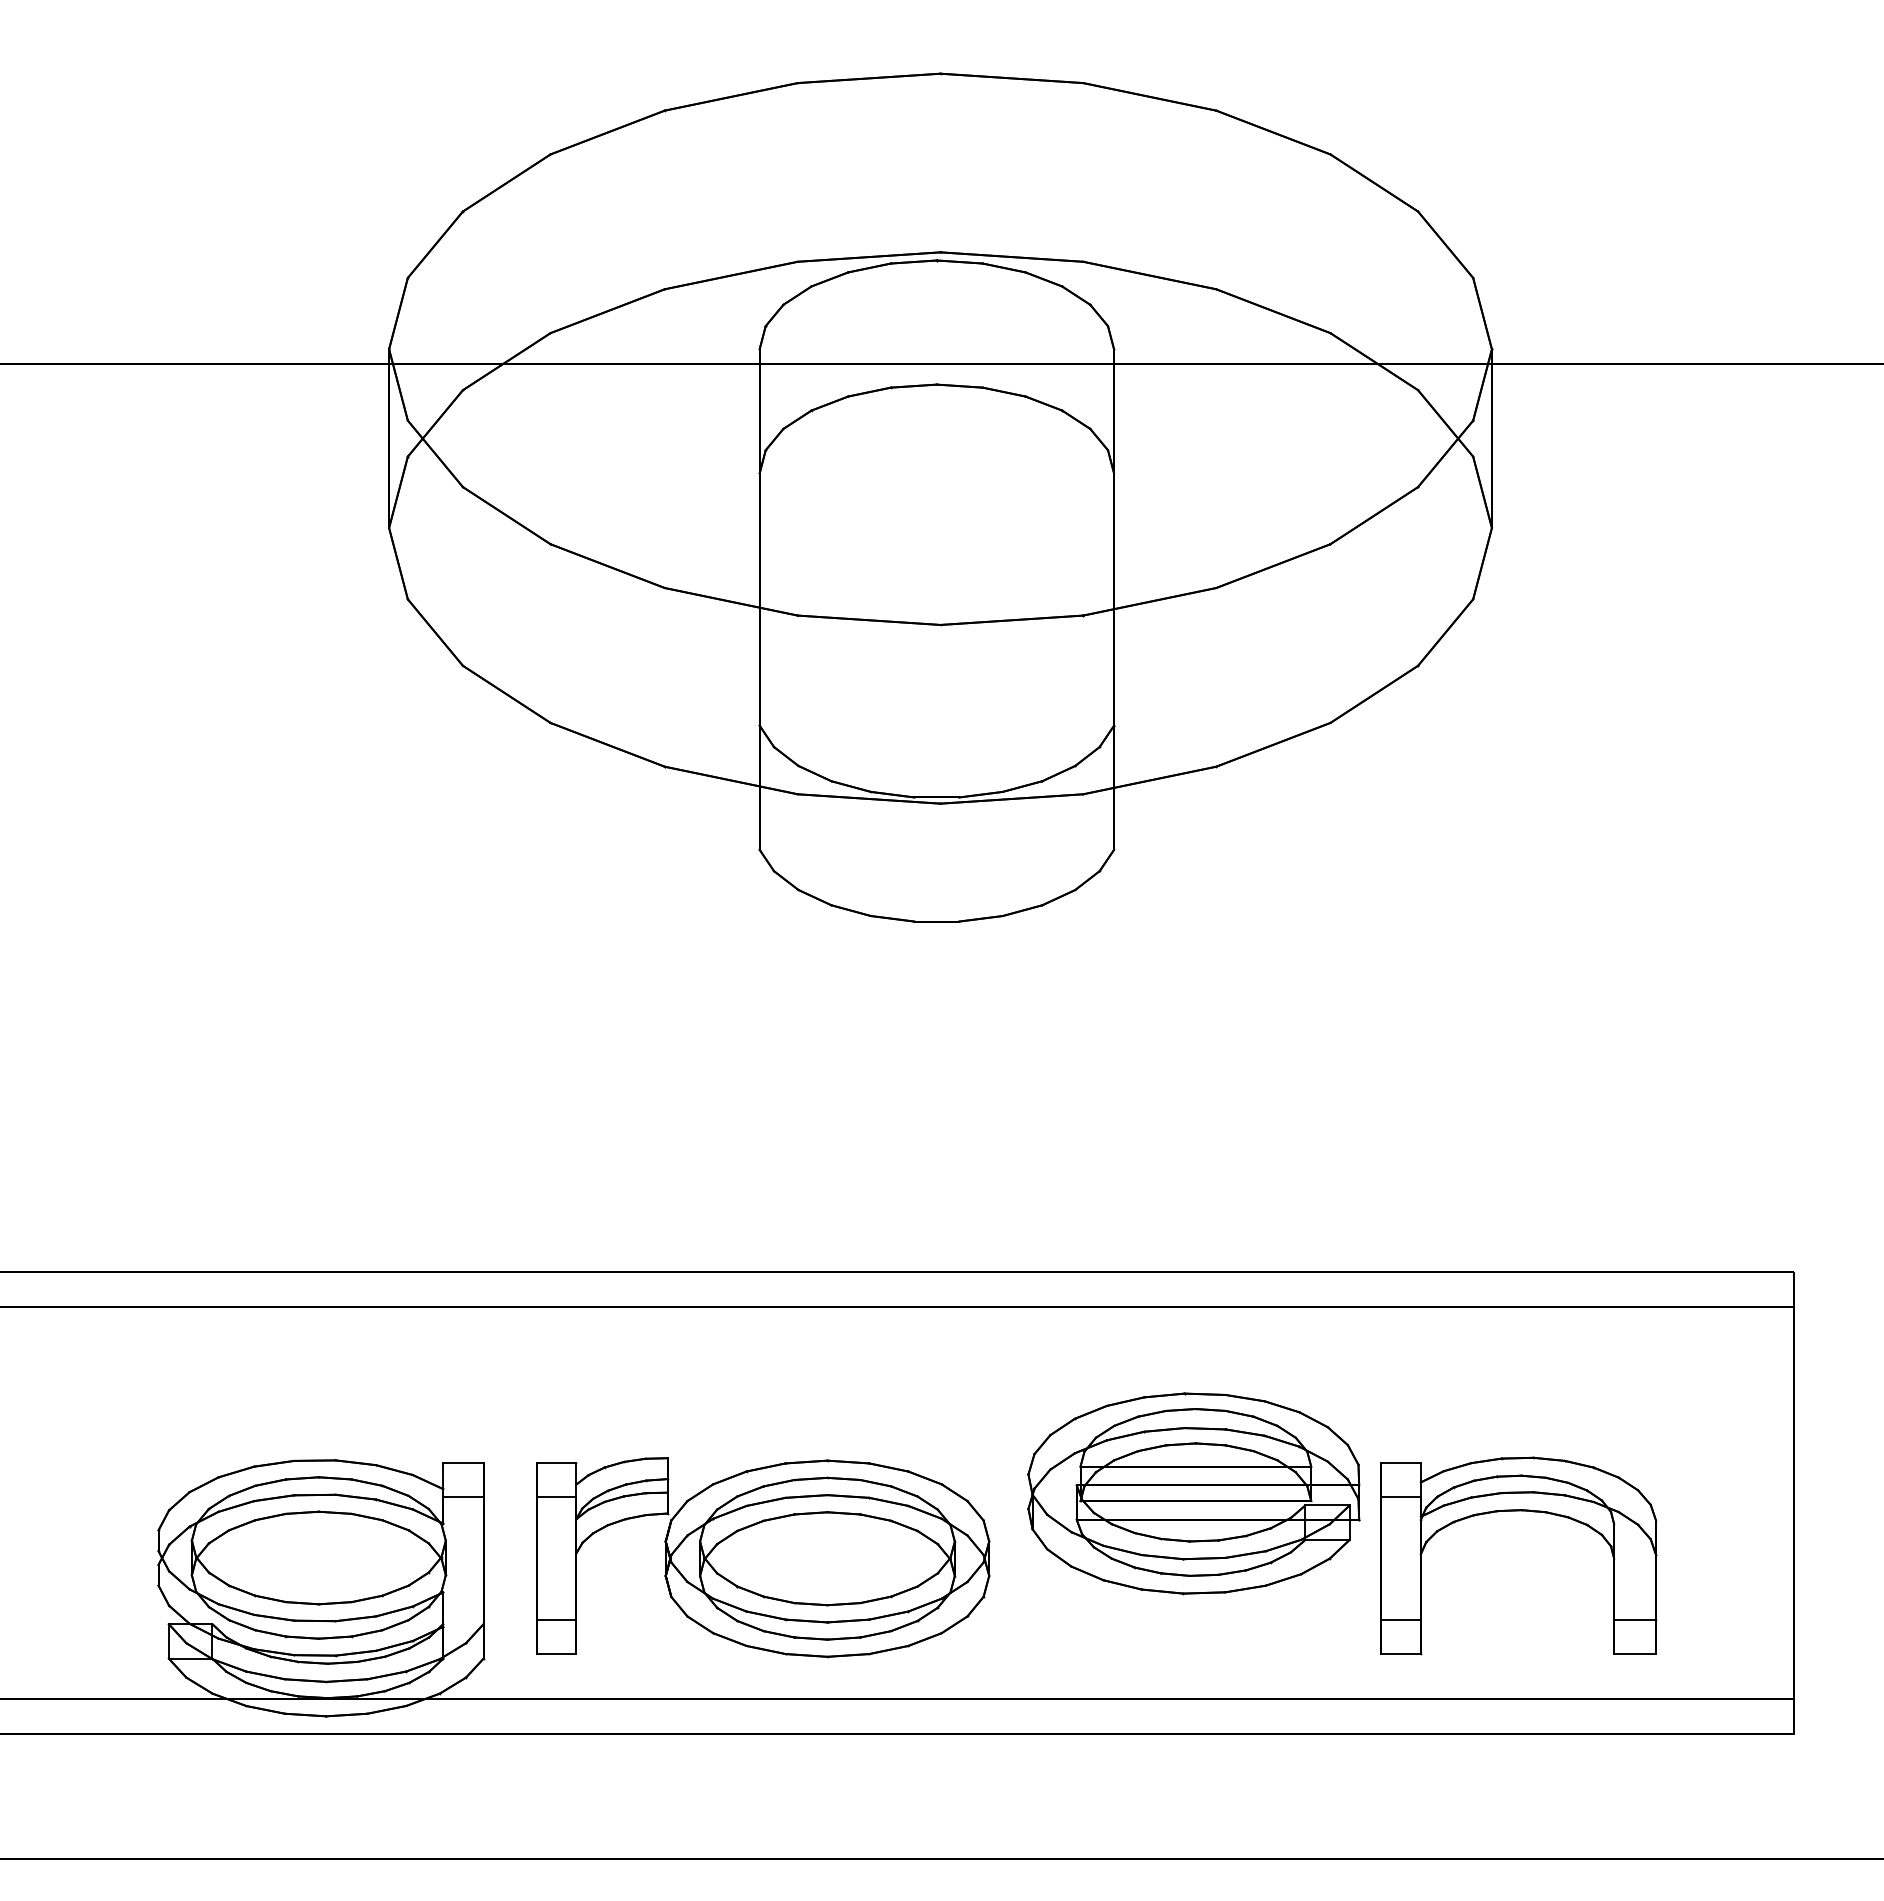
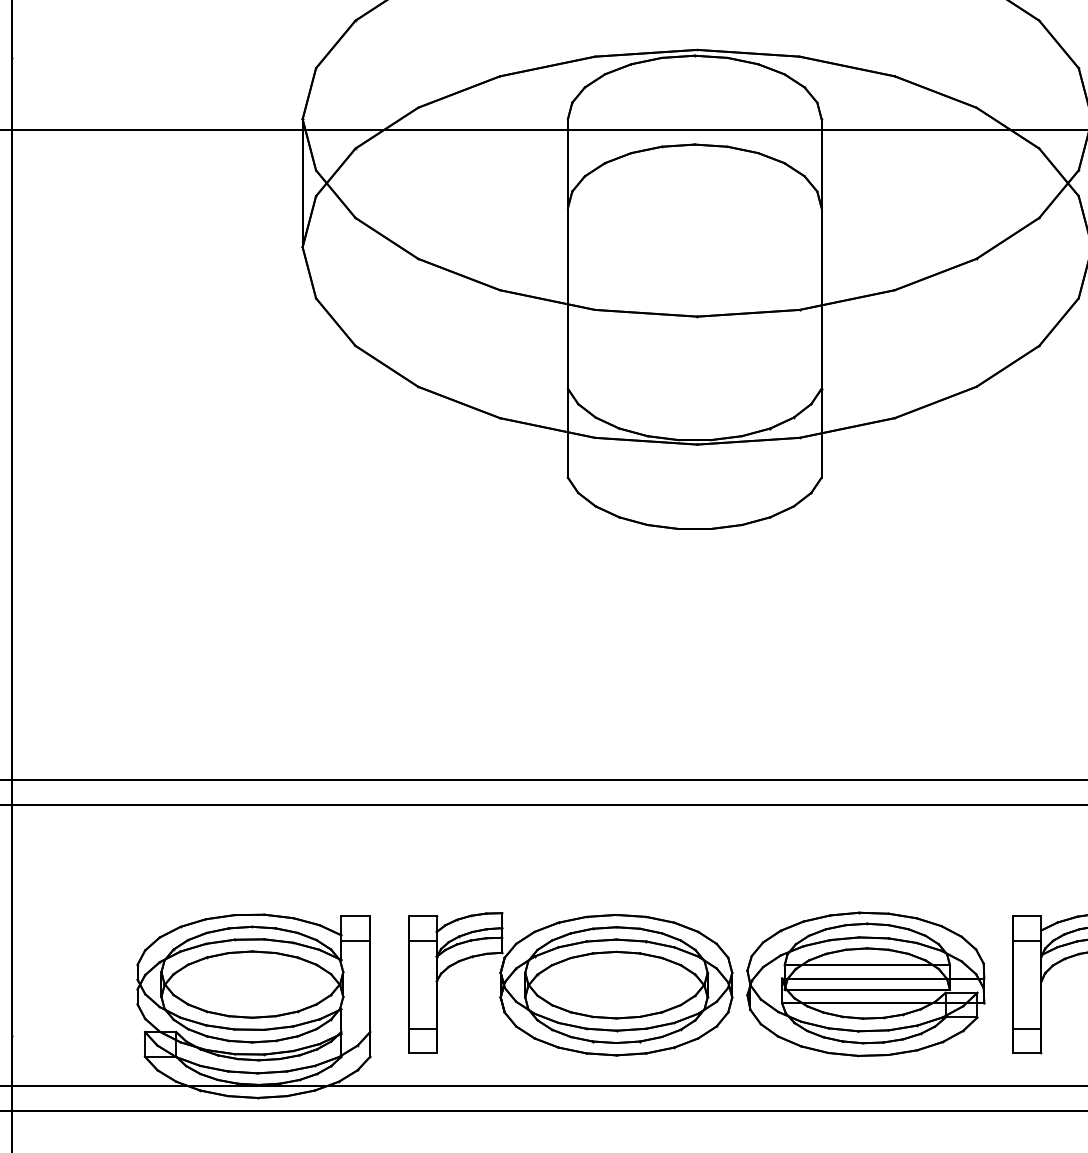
part: (1193, 1493) -> (865, 984), moved

